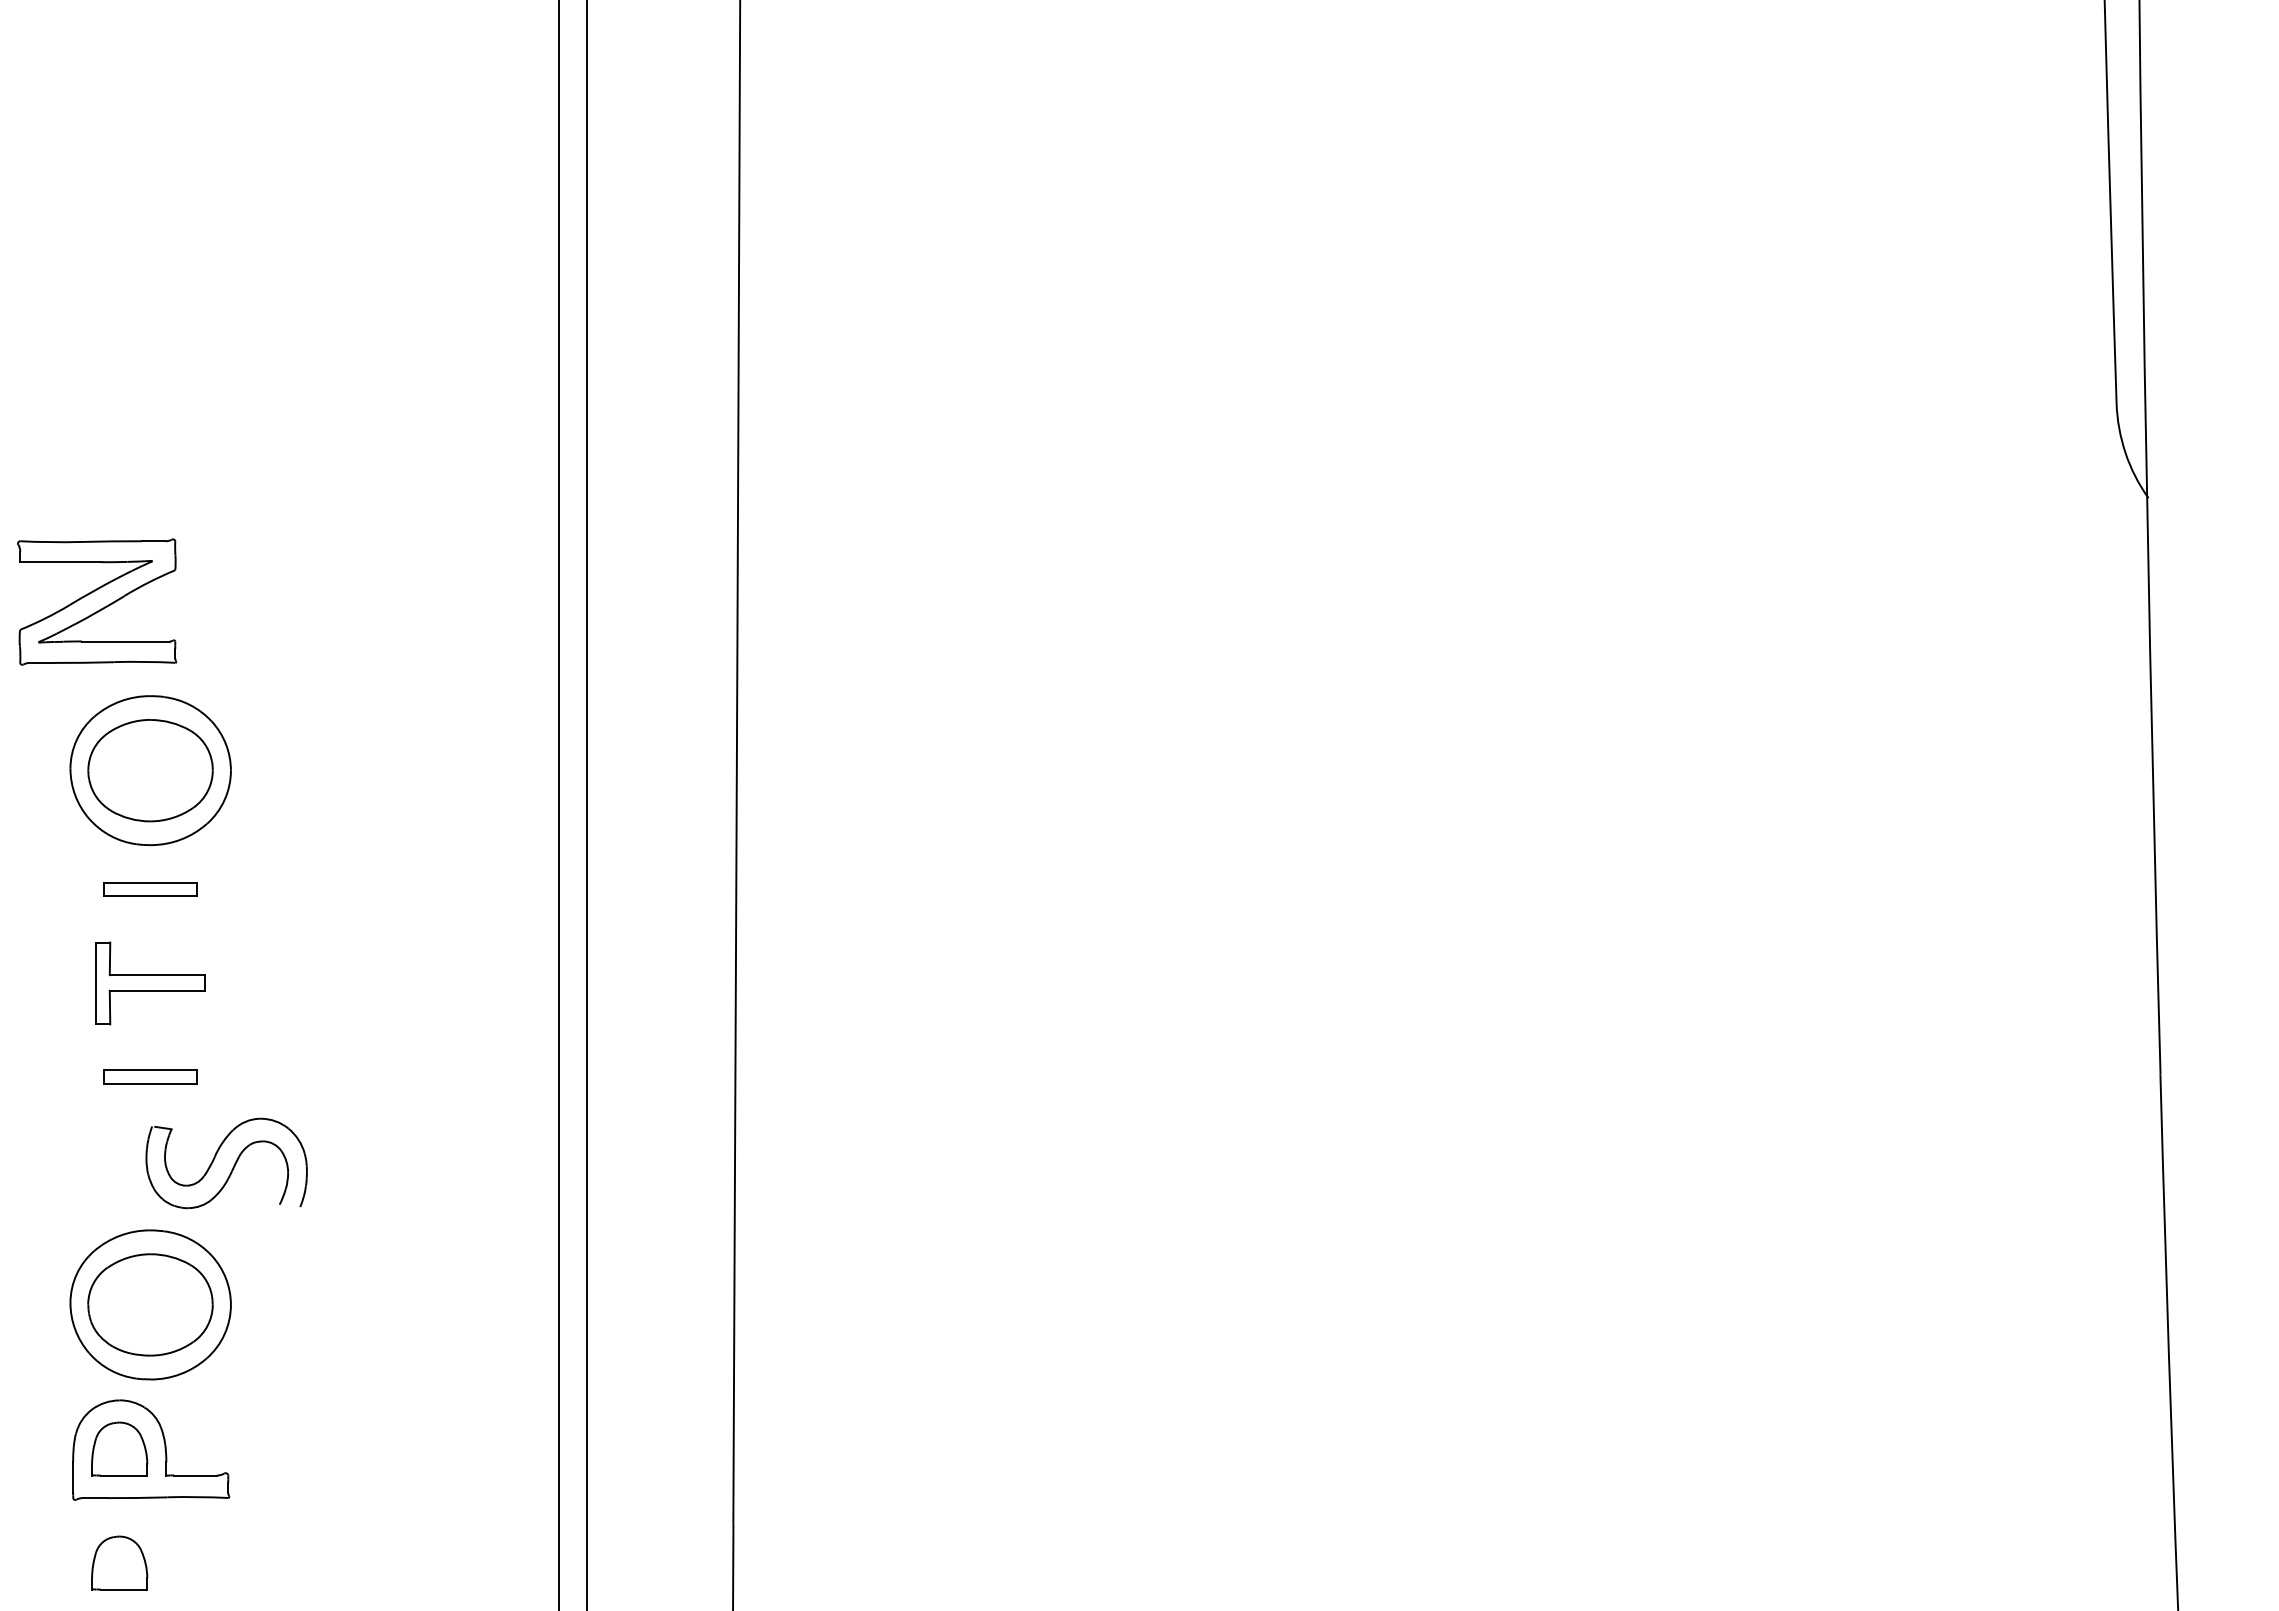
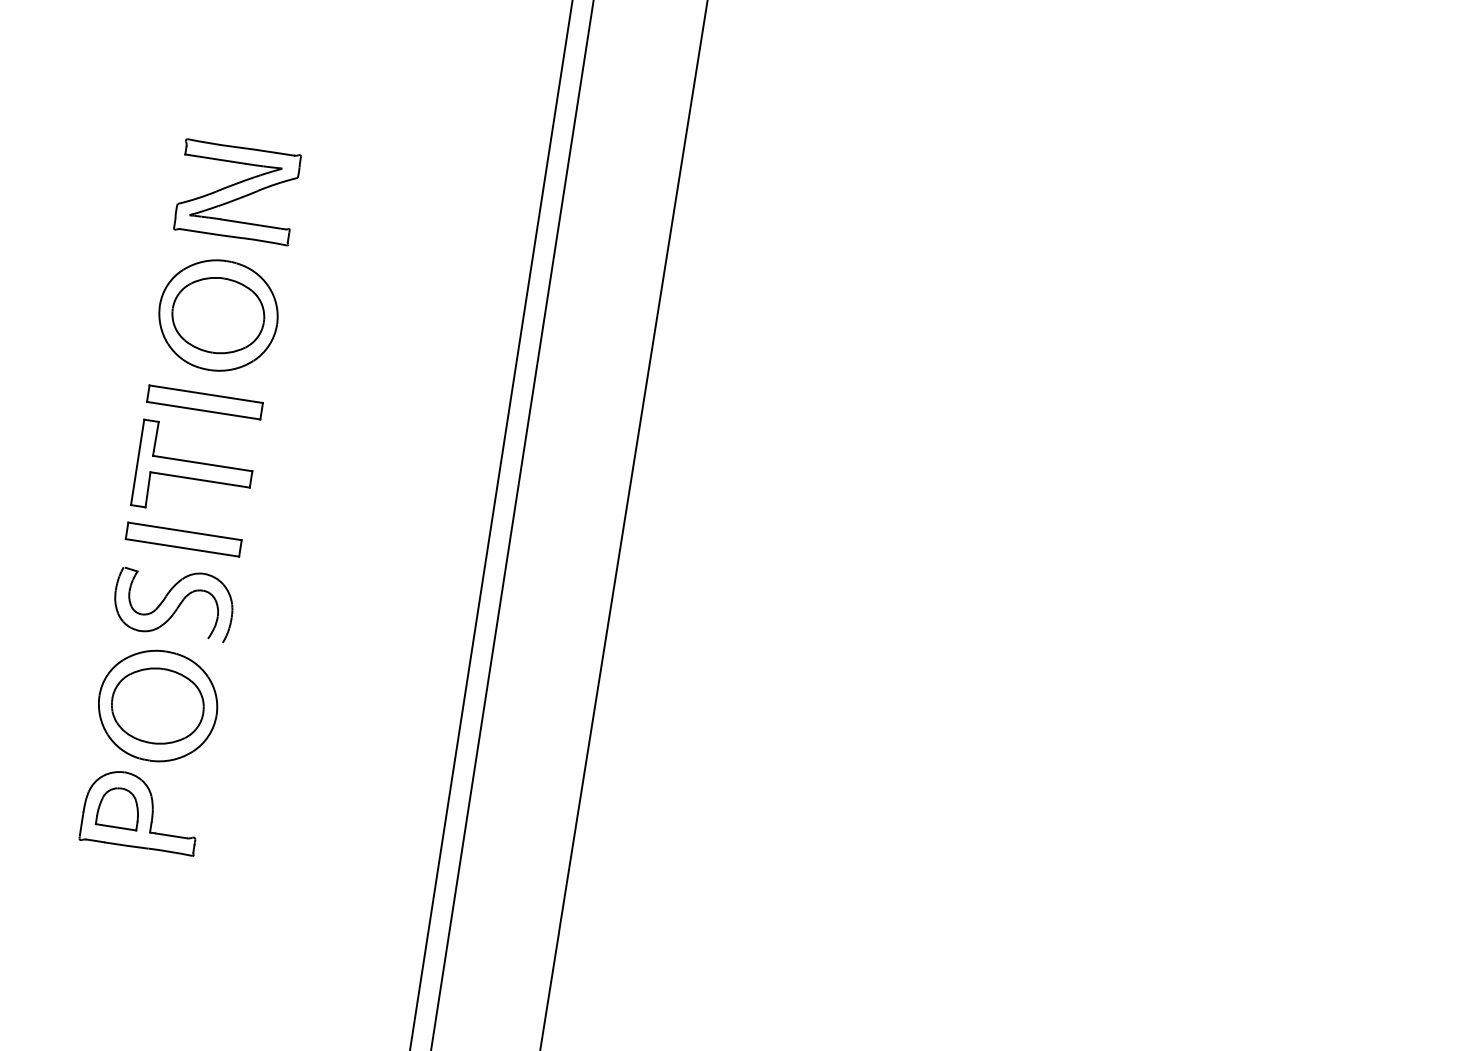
part: (97, 601) -> (237, 191), moved
part: (150, 889) -> (204, 402), size x1.67
part: (150, 983) -> (194, 471), size x1.43
part: (150, 1076) -> (183, 539), size x1.67
part: (232, 1167) -> (177, 606), moved
part: (119, 1562) -> (106, 890), removed

